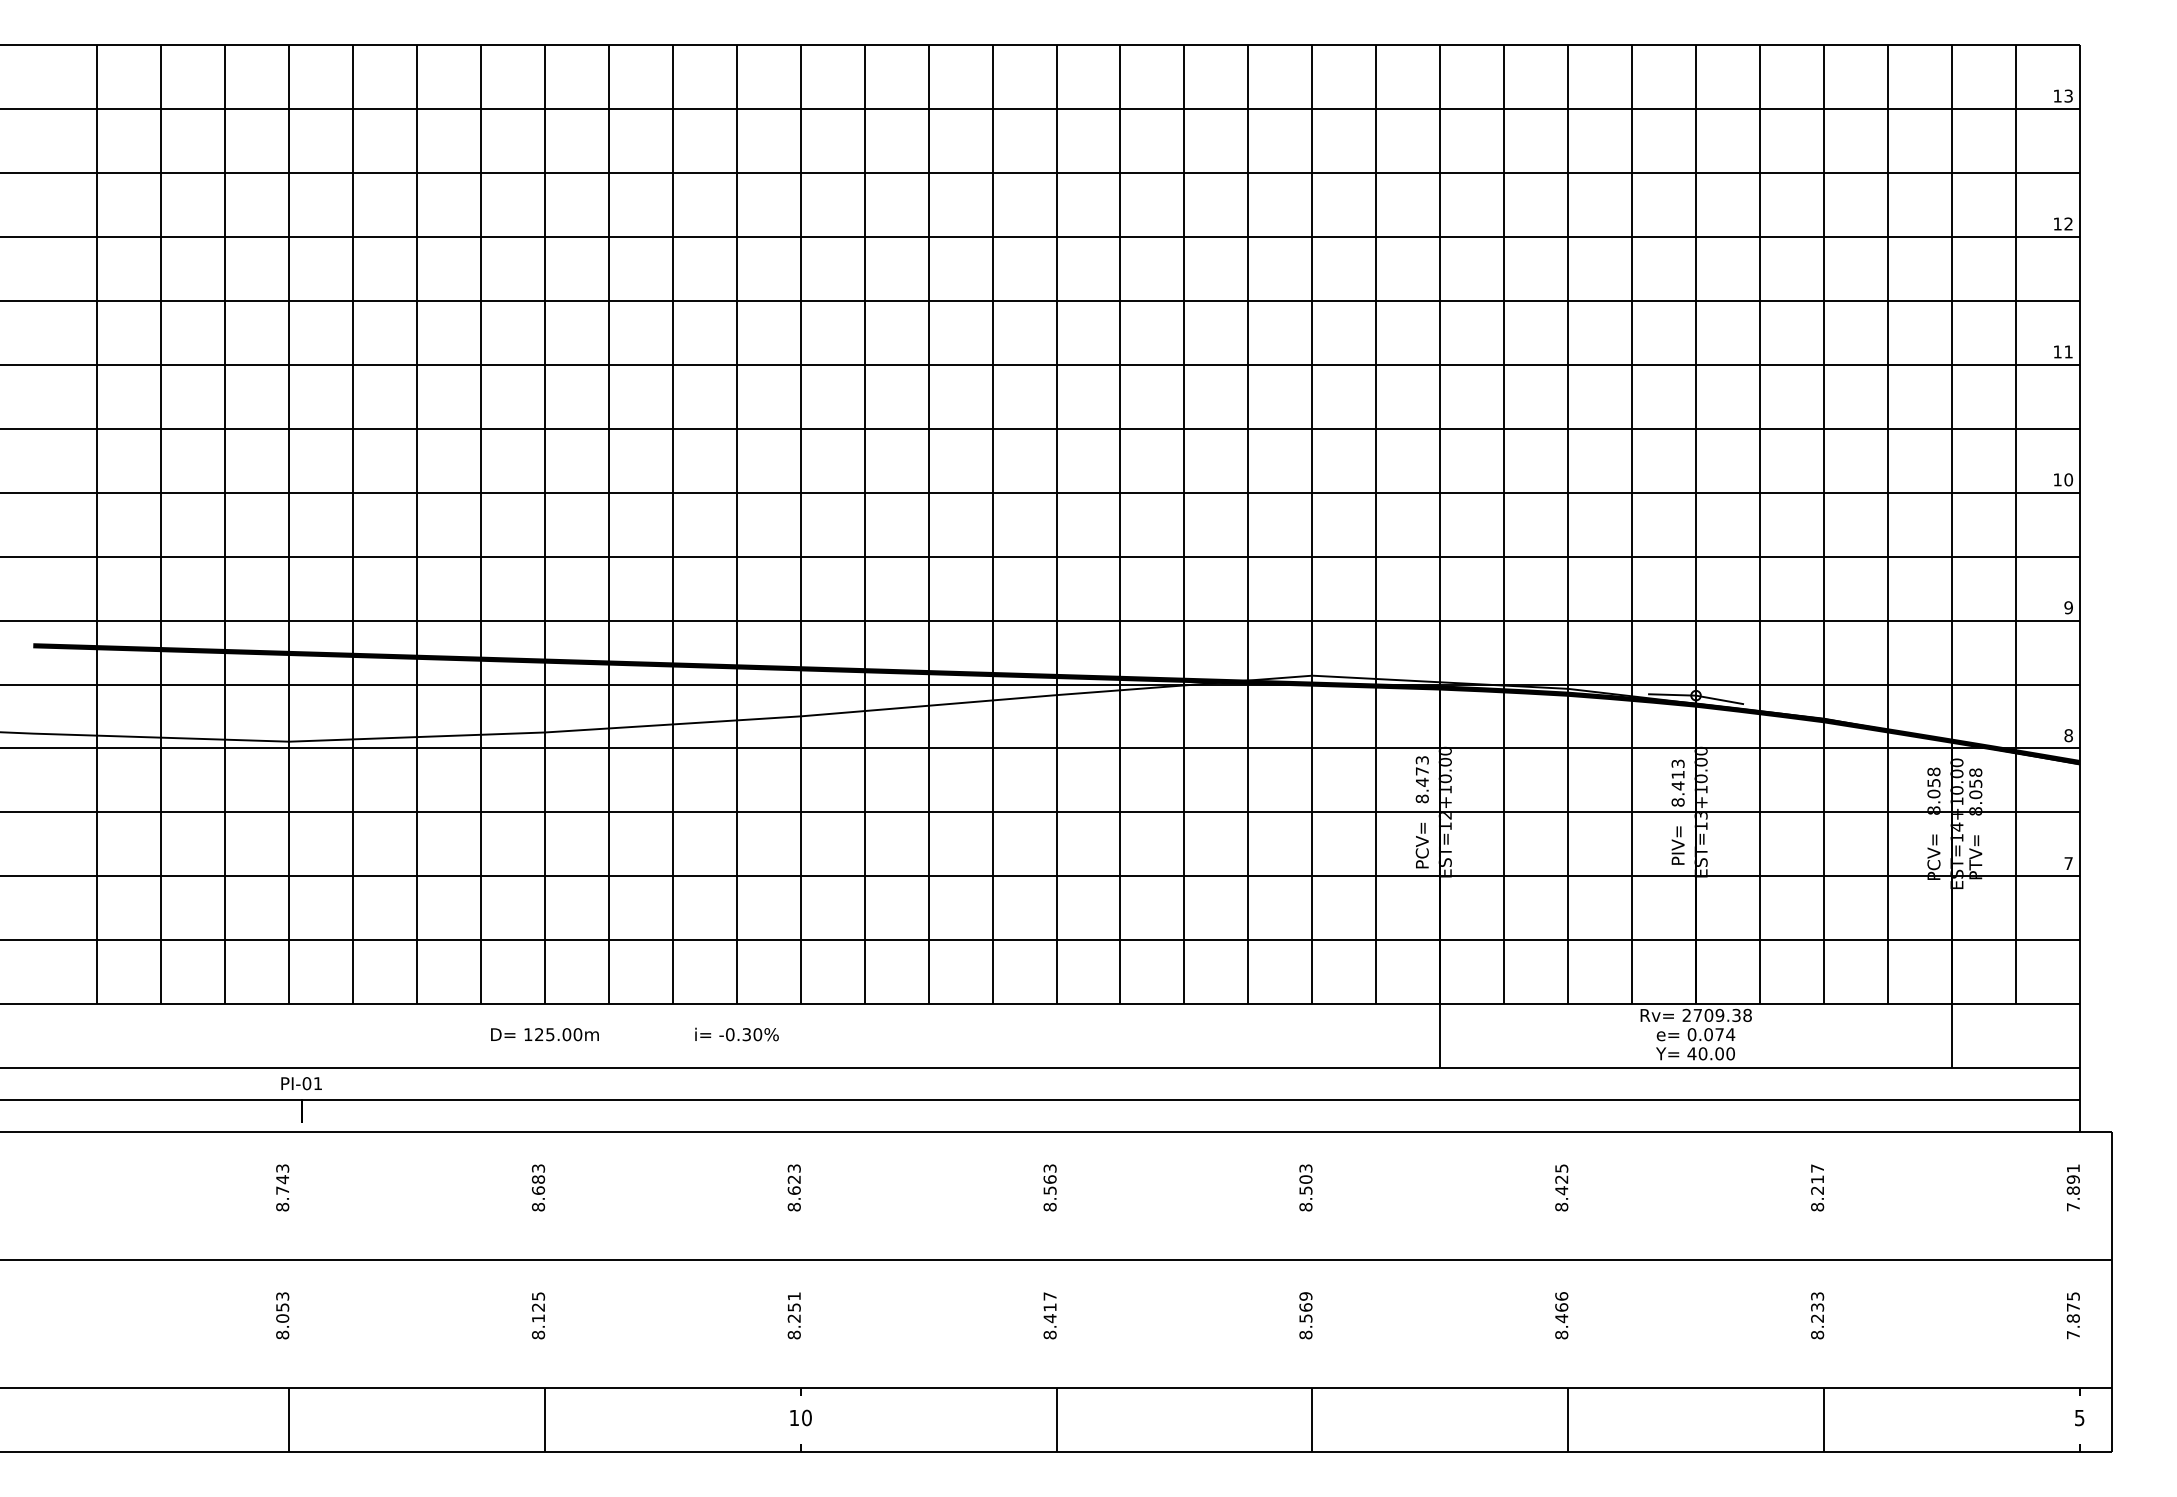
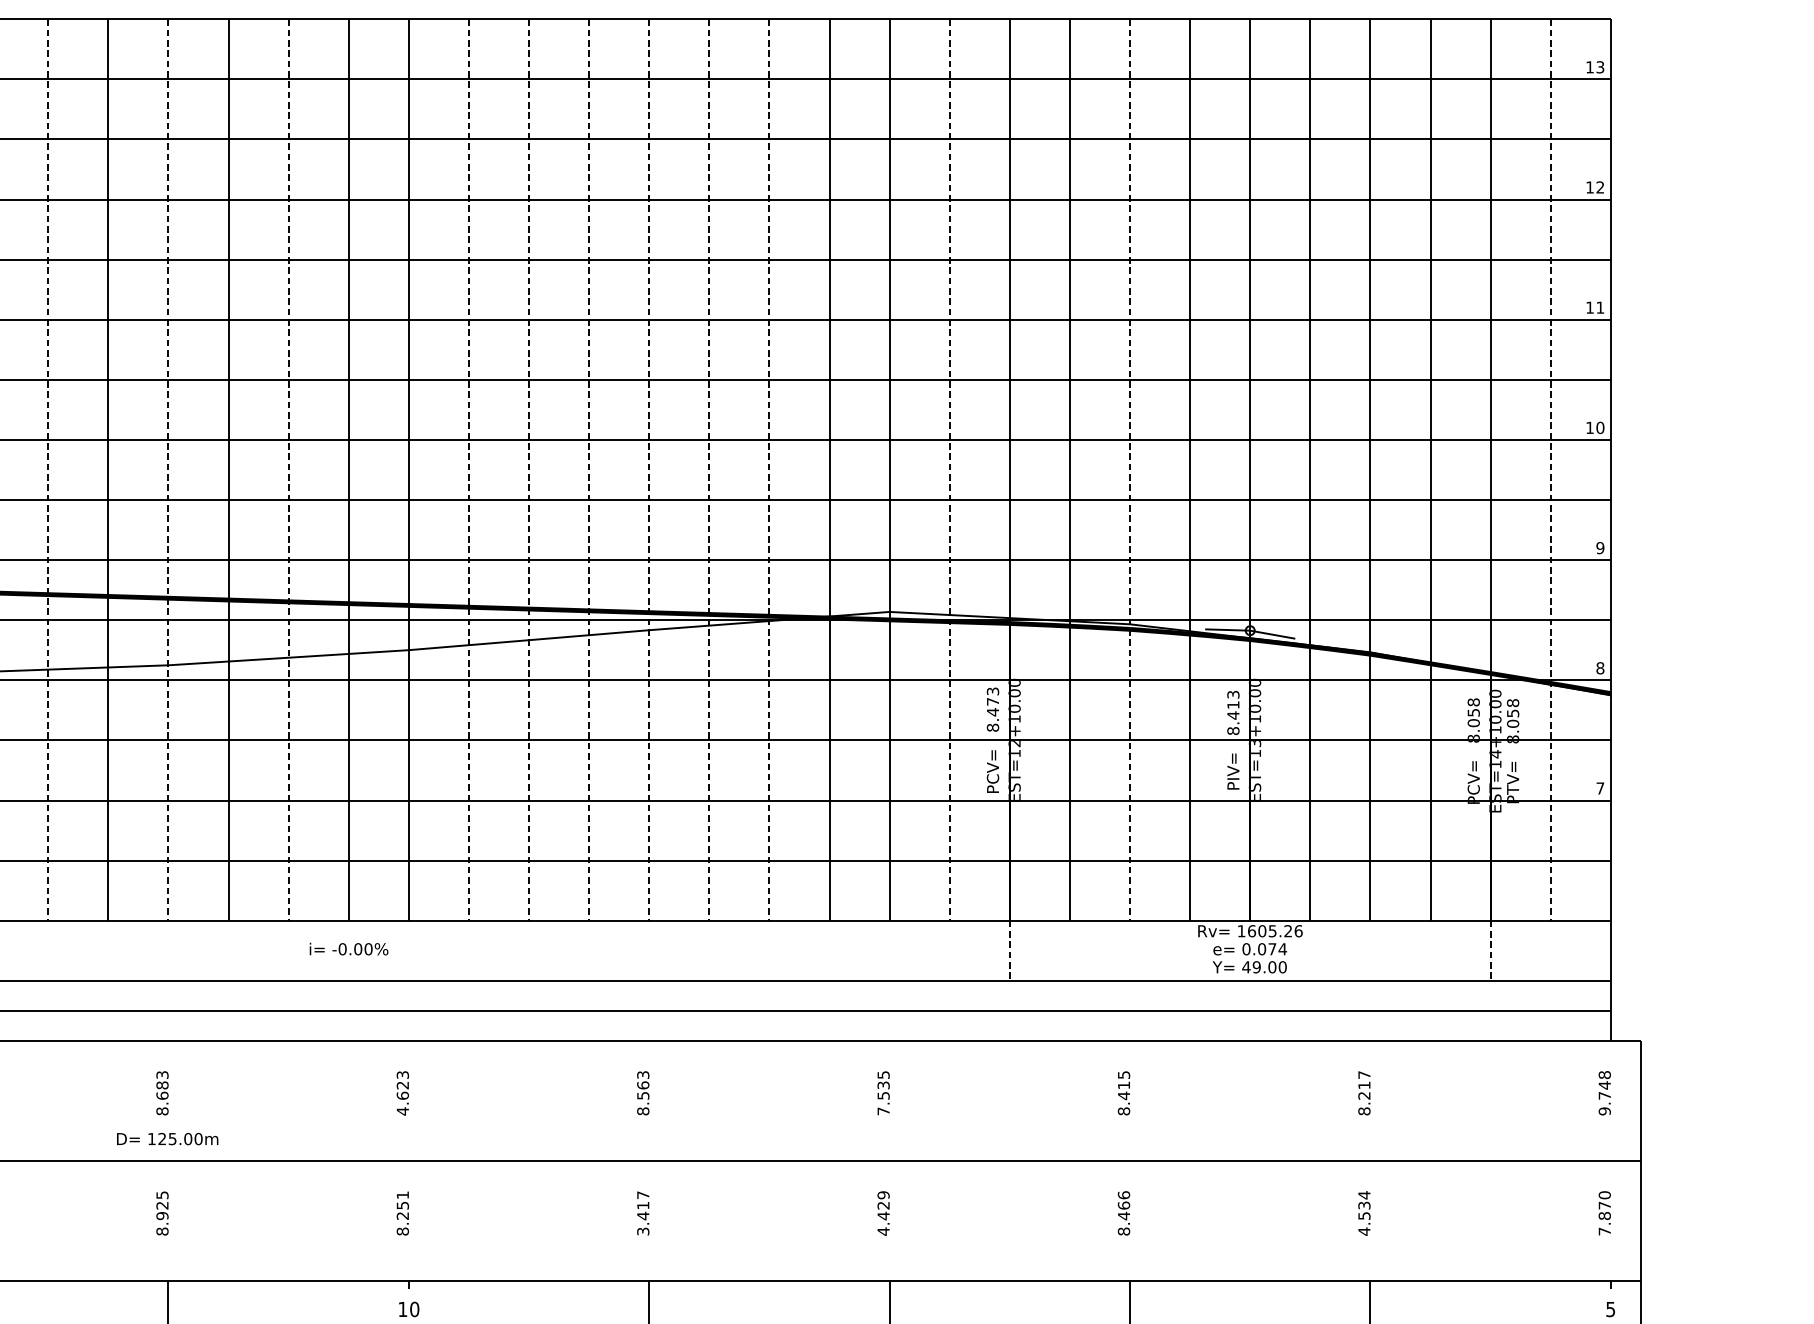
line: (416, 524) -> (47, 469), solid -> dashed
line: (544, 524) -> (168, 469), solid -> dashed
line: (672, 524) -> (288, 469), solid -> dashed
line: (864, 524) -> (468, 469), solid -> dashed
line: (928, 524) -> (528, 469), solid -> dashed
line: (992, 524) -> (589, 469), solid -> dashed
line: (1056, 524) -> (649, 469), solid -> dashed
line: (1120, 524) -> (709, 469), solid -> dashed
line: (1184, 524) -> (769, 469), solid -> dashed
line: (1376, 524) -> (949, 469), solid -> dashed
line: (1568, 524) -> (1130, 469), solid -> dashed
line: (2015, 524) -> (1550, 469), solid -> dashed
text: (1716, 1015) -> (1269, 931), 2709.38 -> 1605.26
text: (544, 1034) -> (167, 1138), moved
text: (746, 1034) -> (357, 949), -0.30% -> -0.00%
line: (1440, 1036) -> (1010, 950), solid -> dashed
line: (1951, 1036) -> (1490, 950), solid -> dashed
text: (1702, 1053) -> (1256, 966), 40.00 -> 49.00
text: (1561, 1179) -> (1123, 1085), 8.425 -> 8.415
text: (1305, 1187) -> (883, 1092), 8.503 -> 7.535
text: (2072, 1187) -> (1603, 1092), 7.891 -> 9.748
text: (793, 1206) -> (402, 1110), 8.623 -> 4.623
text: (2072, 1296) -> (1603, 1195), 7.875 -> 7.870
text: (1817, 1315) -> (1364, 1213), 8.233 -> 4.534
text: (538, 1318) -> (162, 1215), 8.125 -> 8.925
text: (1305, 1321) -> (883, 1218), 8.569 -> 4.429
text: (1049, 1334) -> (642, 1231), 8.417 -> 3.417

